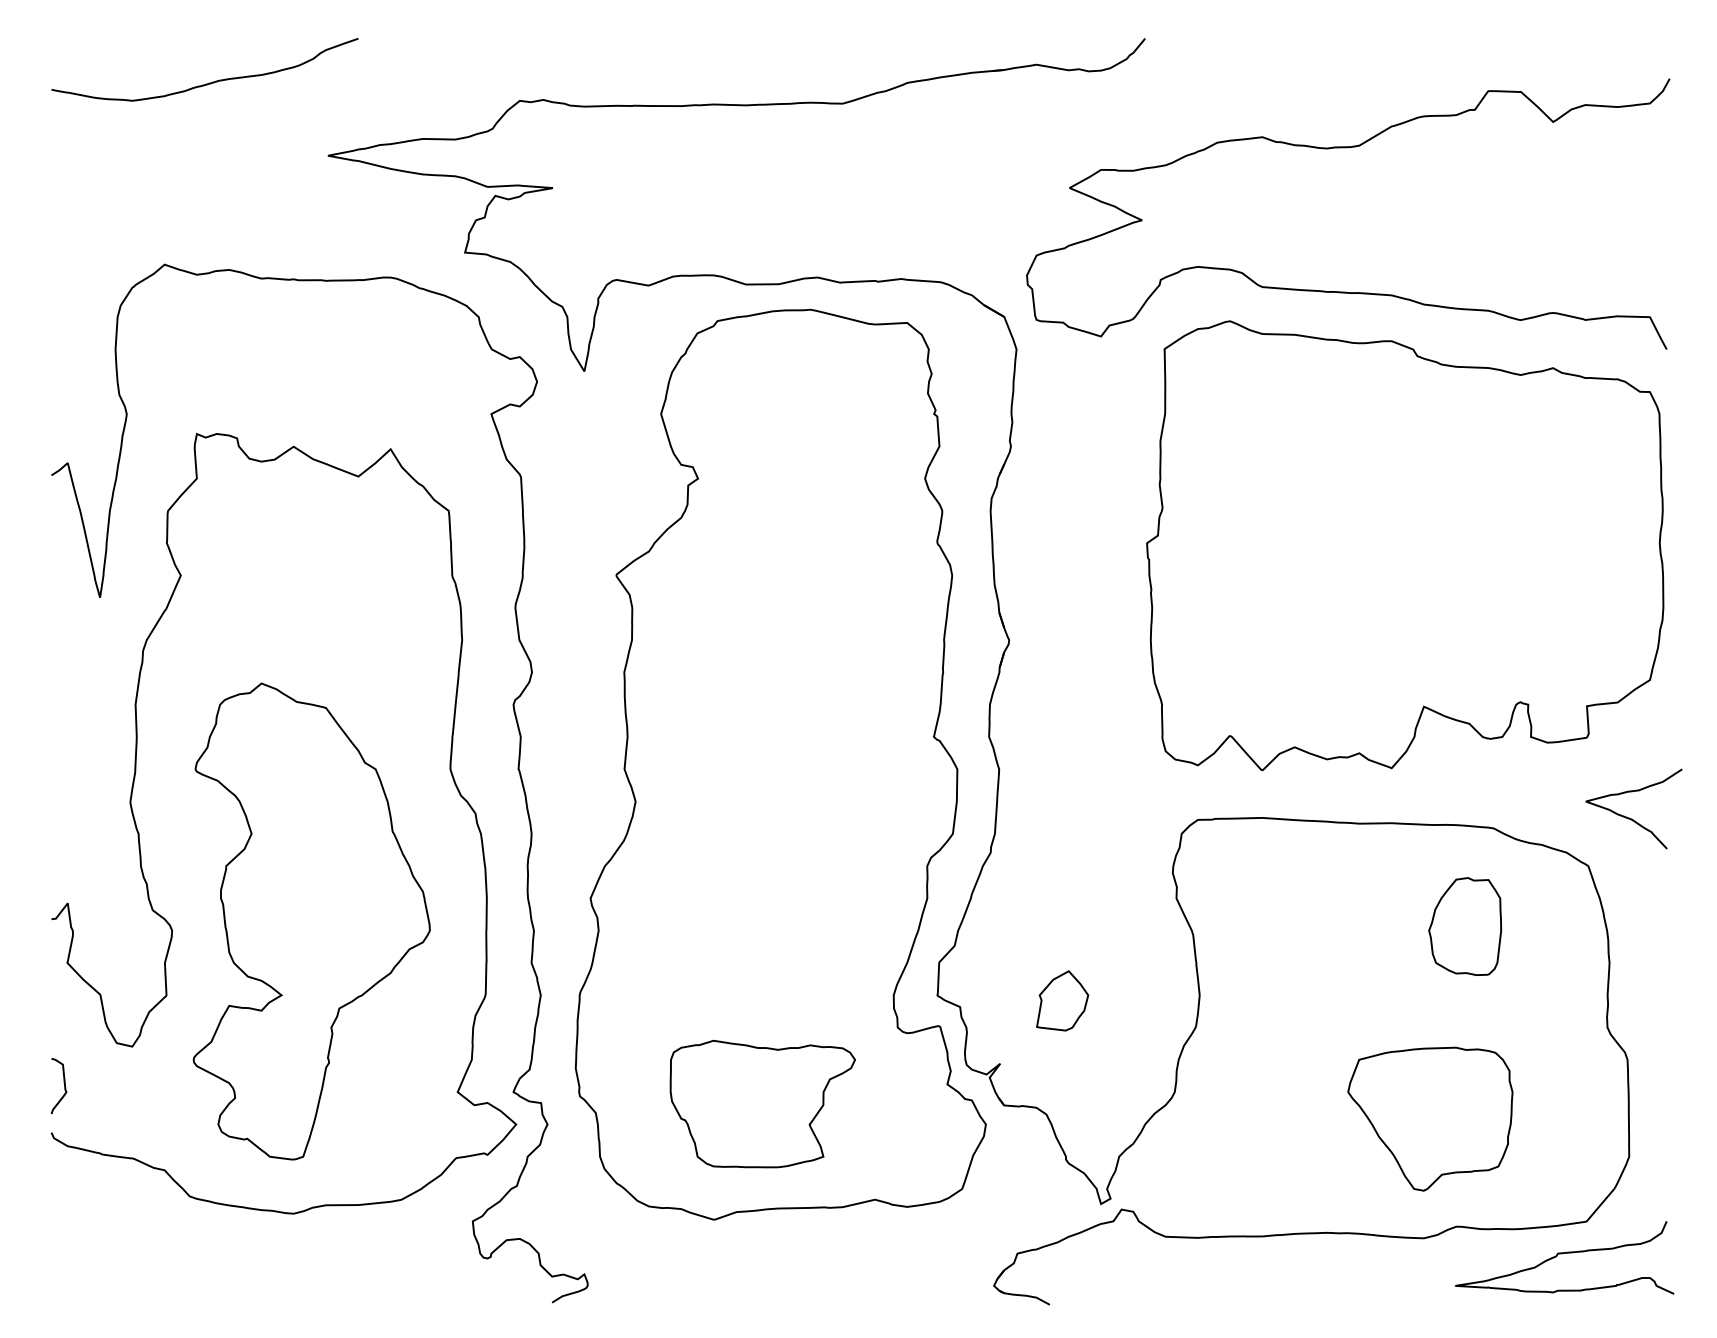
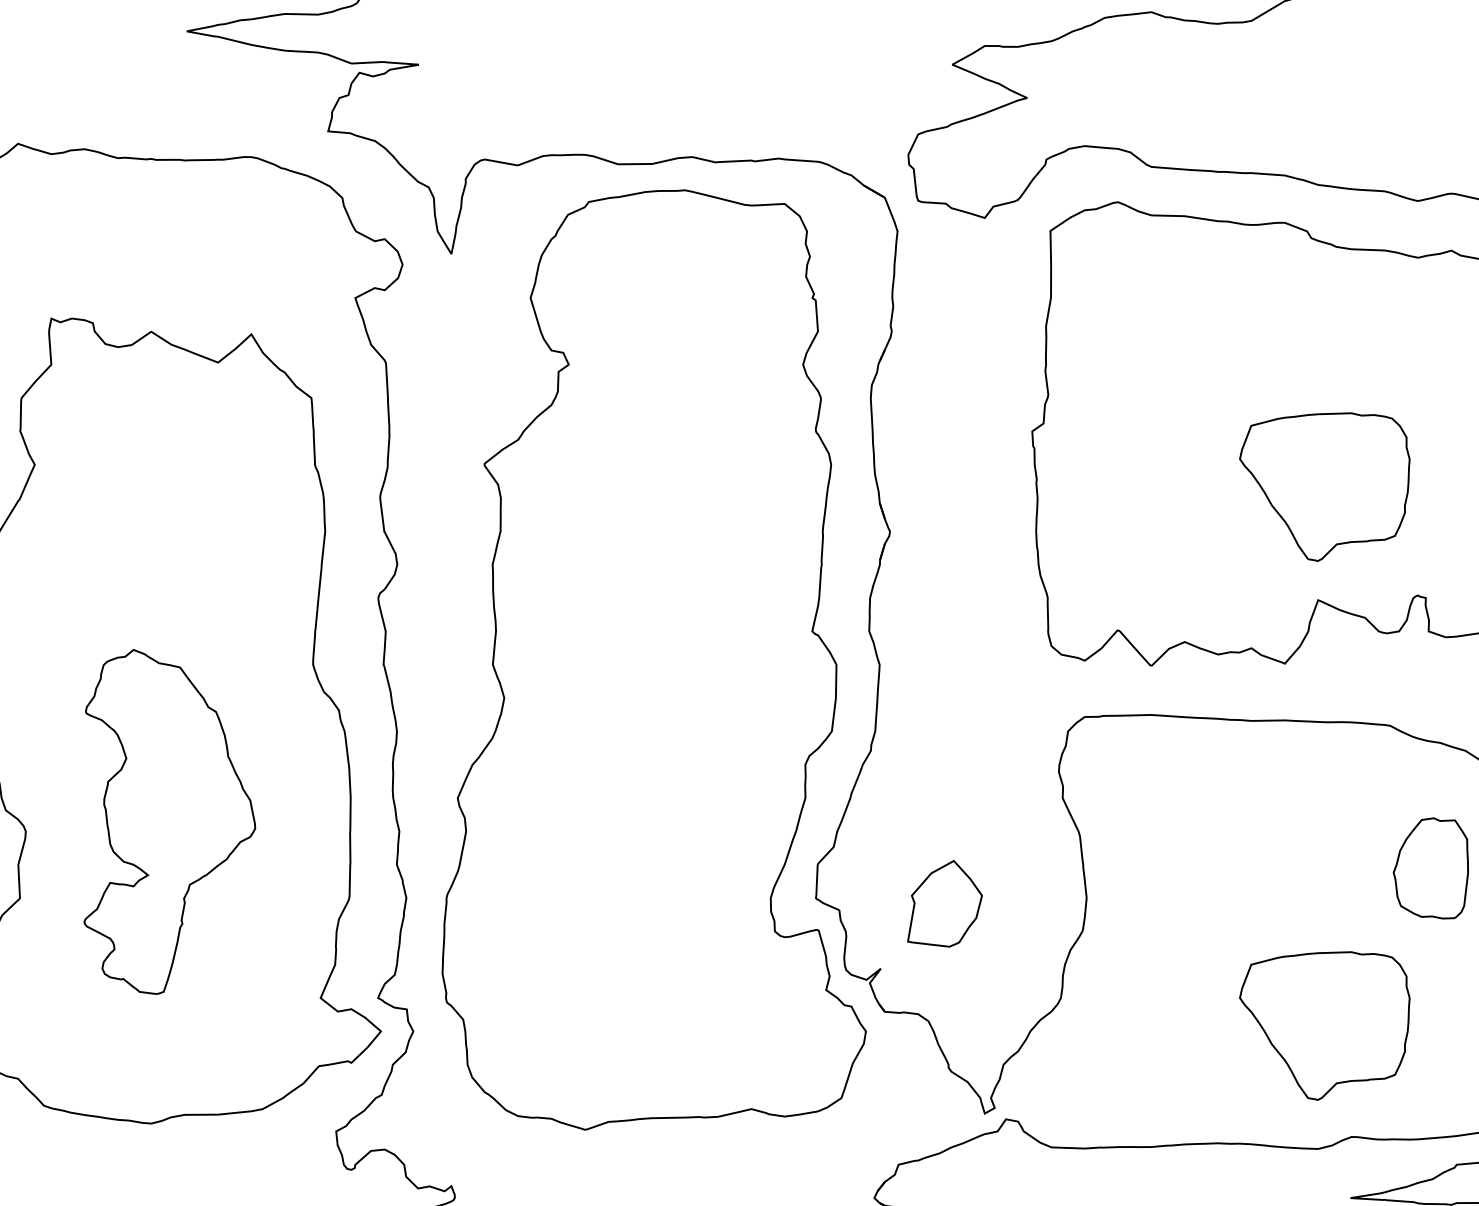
part: (1430, 596) -> (1324, 486), added
part: (311, 921) -> (169, 821), size x0.7
part: (1465, 926) -> (1431, 868), moved
part: (1062, 1000) -> (945, 903), size x1.4
part: (762, 1103) -> (635, 1009), removed

